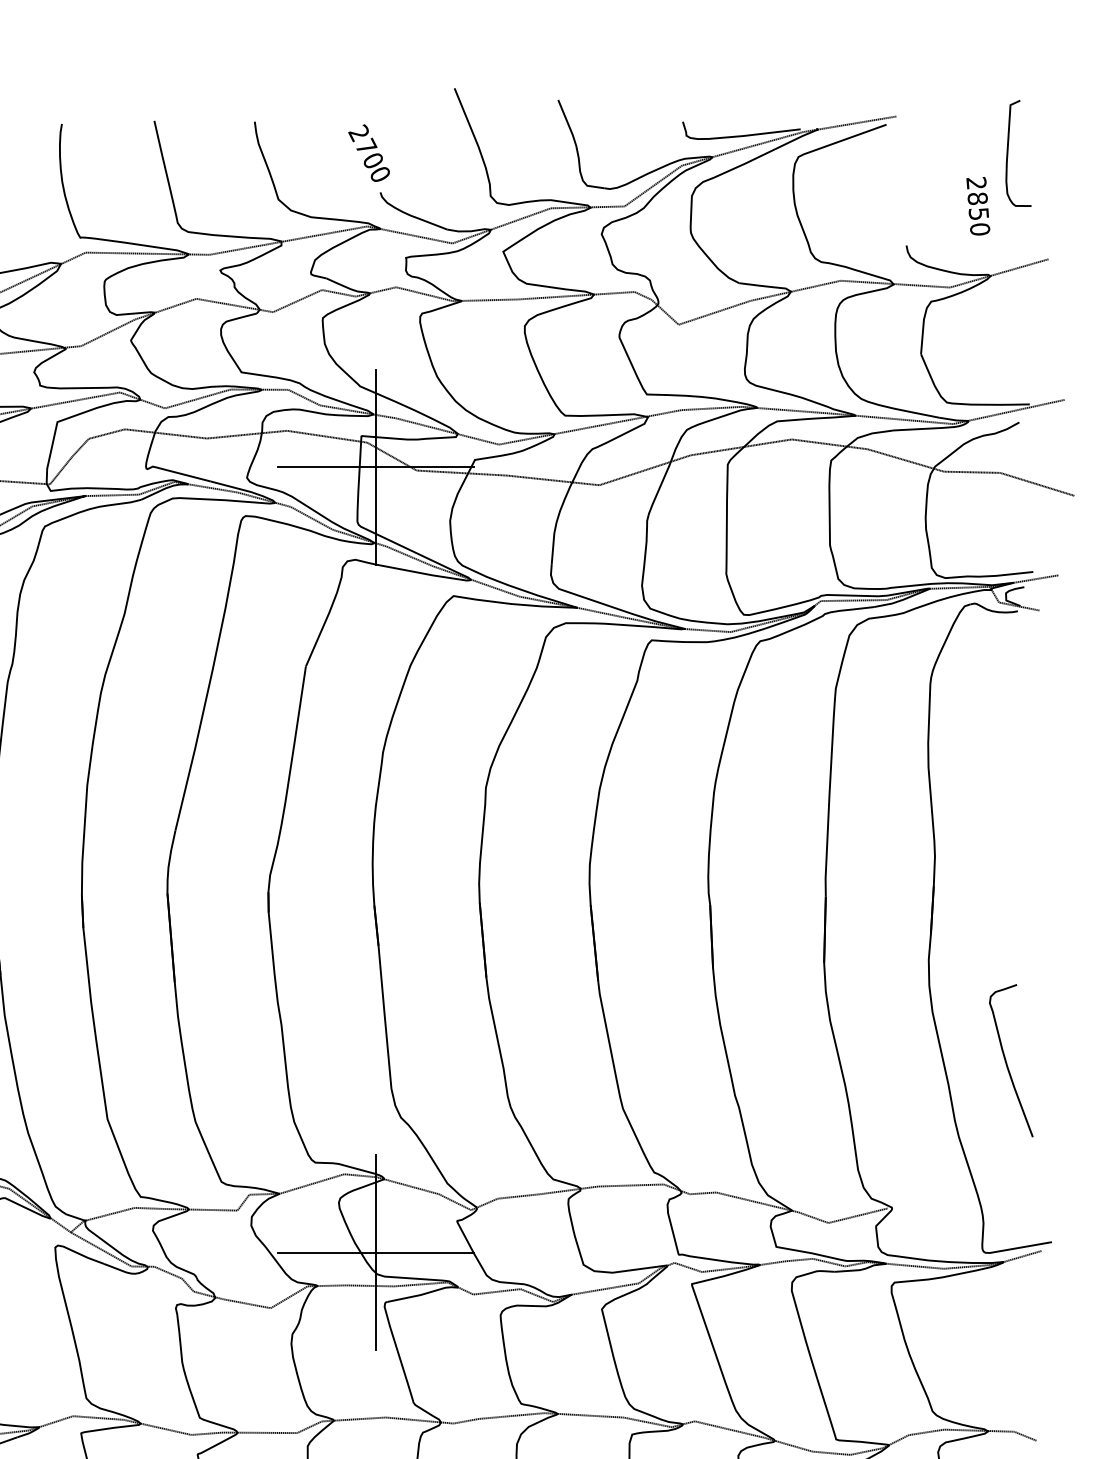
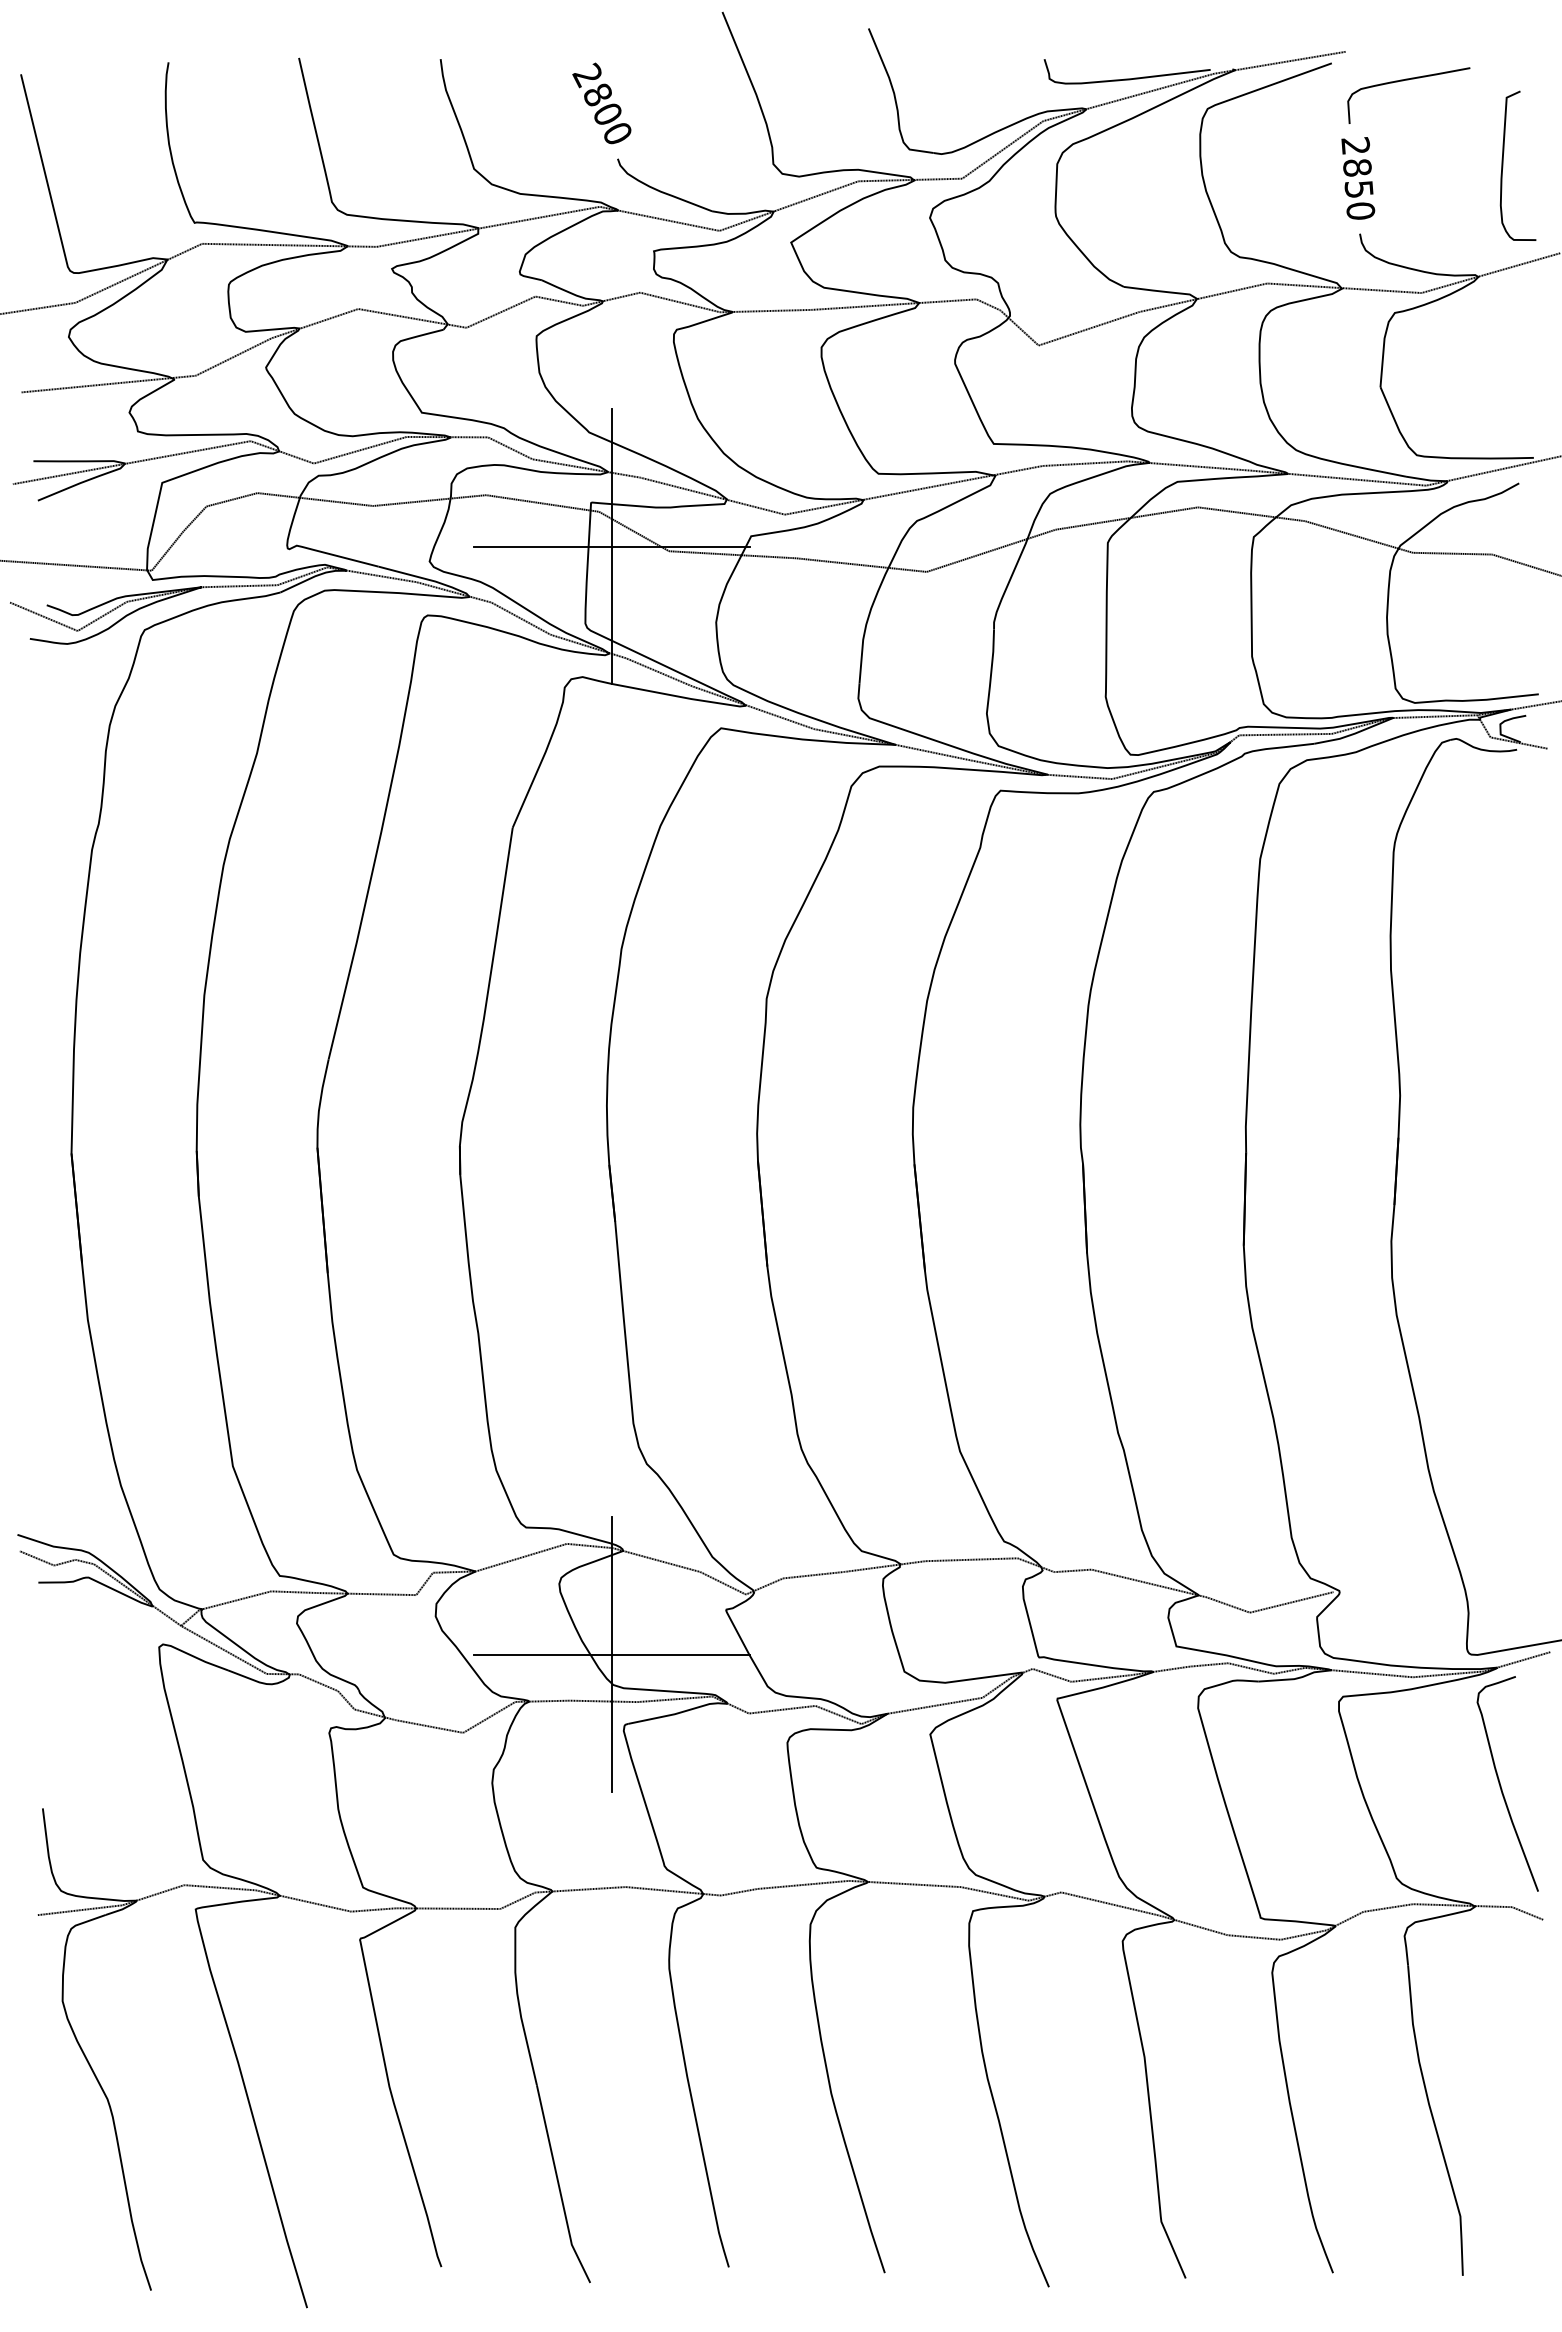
curve: (937, 137) -> (1403, 81), added
text: (366, 146) -> (598, 93), 2700 -> 2800
curve: (1008, 153) -> (1503, 165), moved
text: (978, 206) -> (1358, 178), moved
curve: (1006, 1061) -> (1501, 1785), moved

